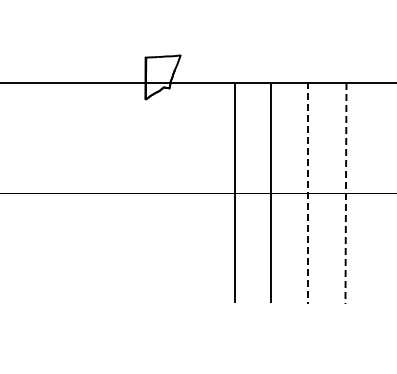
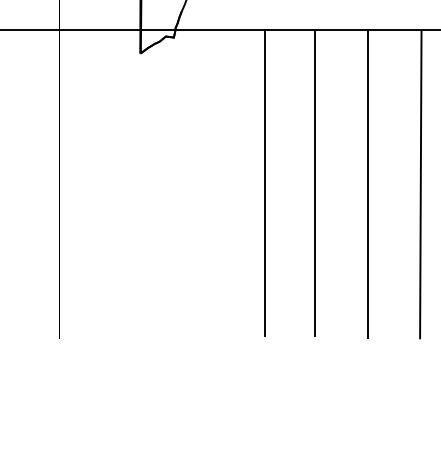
line: (307, 193) -> (366, 184), dashed -> solid
line: (345, 193) -> (420, 184), dashed -> solid

